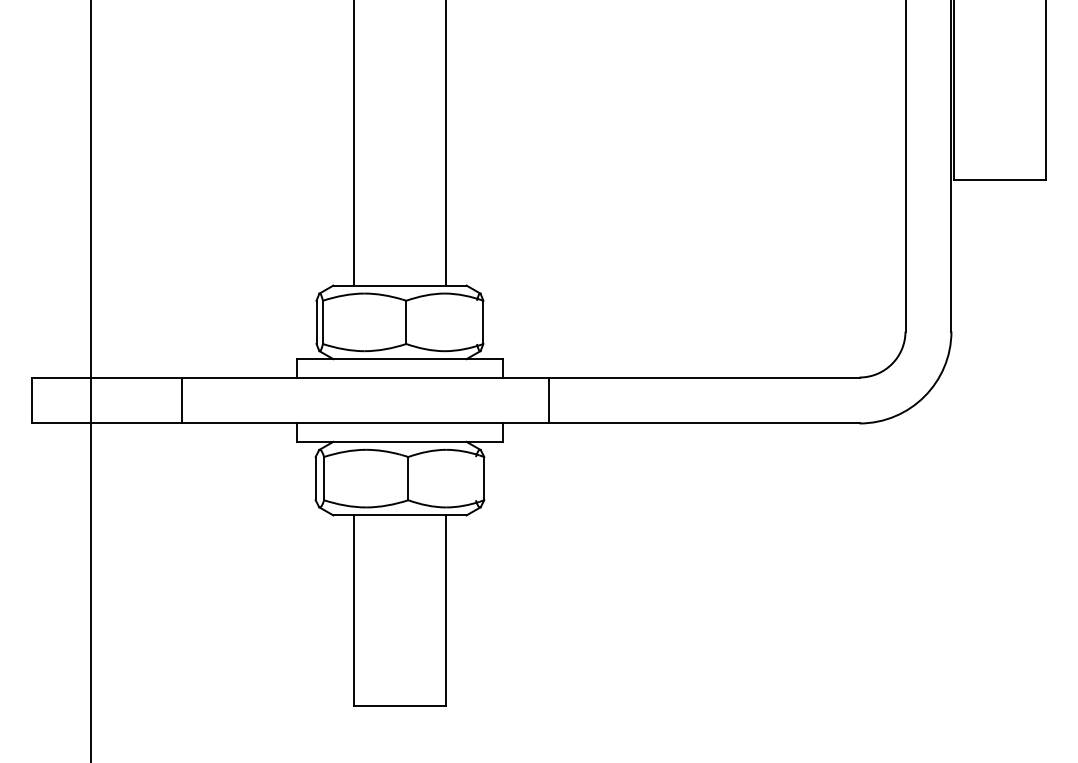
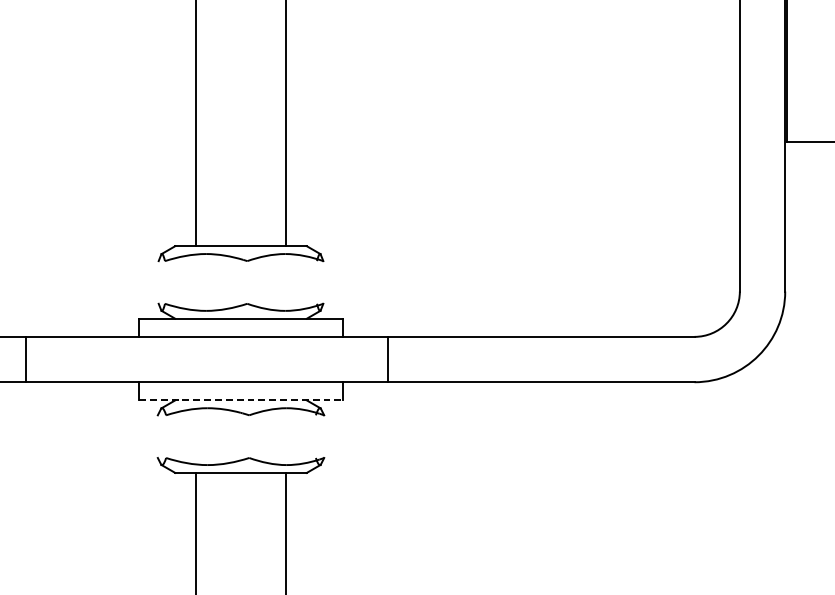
line: (316, 322) -> (158, 282), removed
line: (322, 322) -> (164, 282), removed
line: (406, 322) -> (247, 282), removed
line: (483, 322) -> (323, 282), removed
line: (400, 441) -> (241, 400), solid -> dashed
line: (315, 478) -> (157, 436), removed
line: (324, 478) -> (166, 436), removed
line: (408, 478) -> (249, 436), removed
line: (484, 478) -> (324, 436), removed

